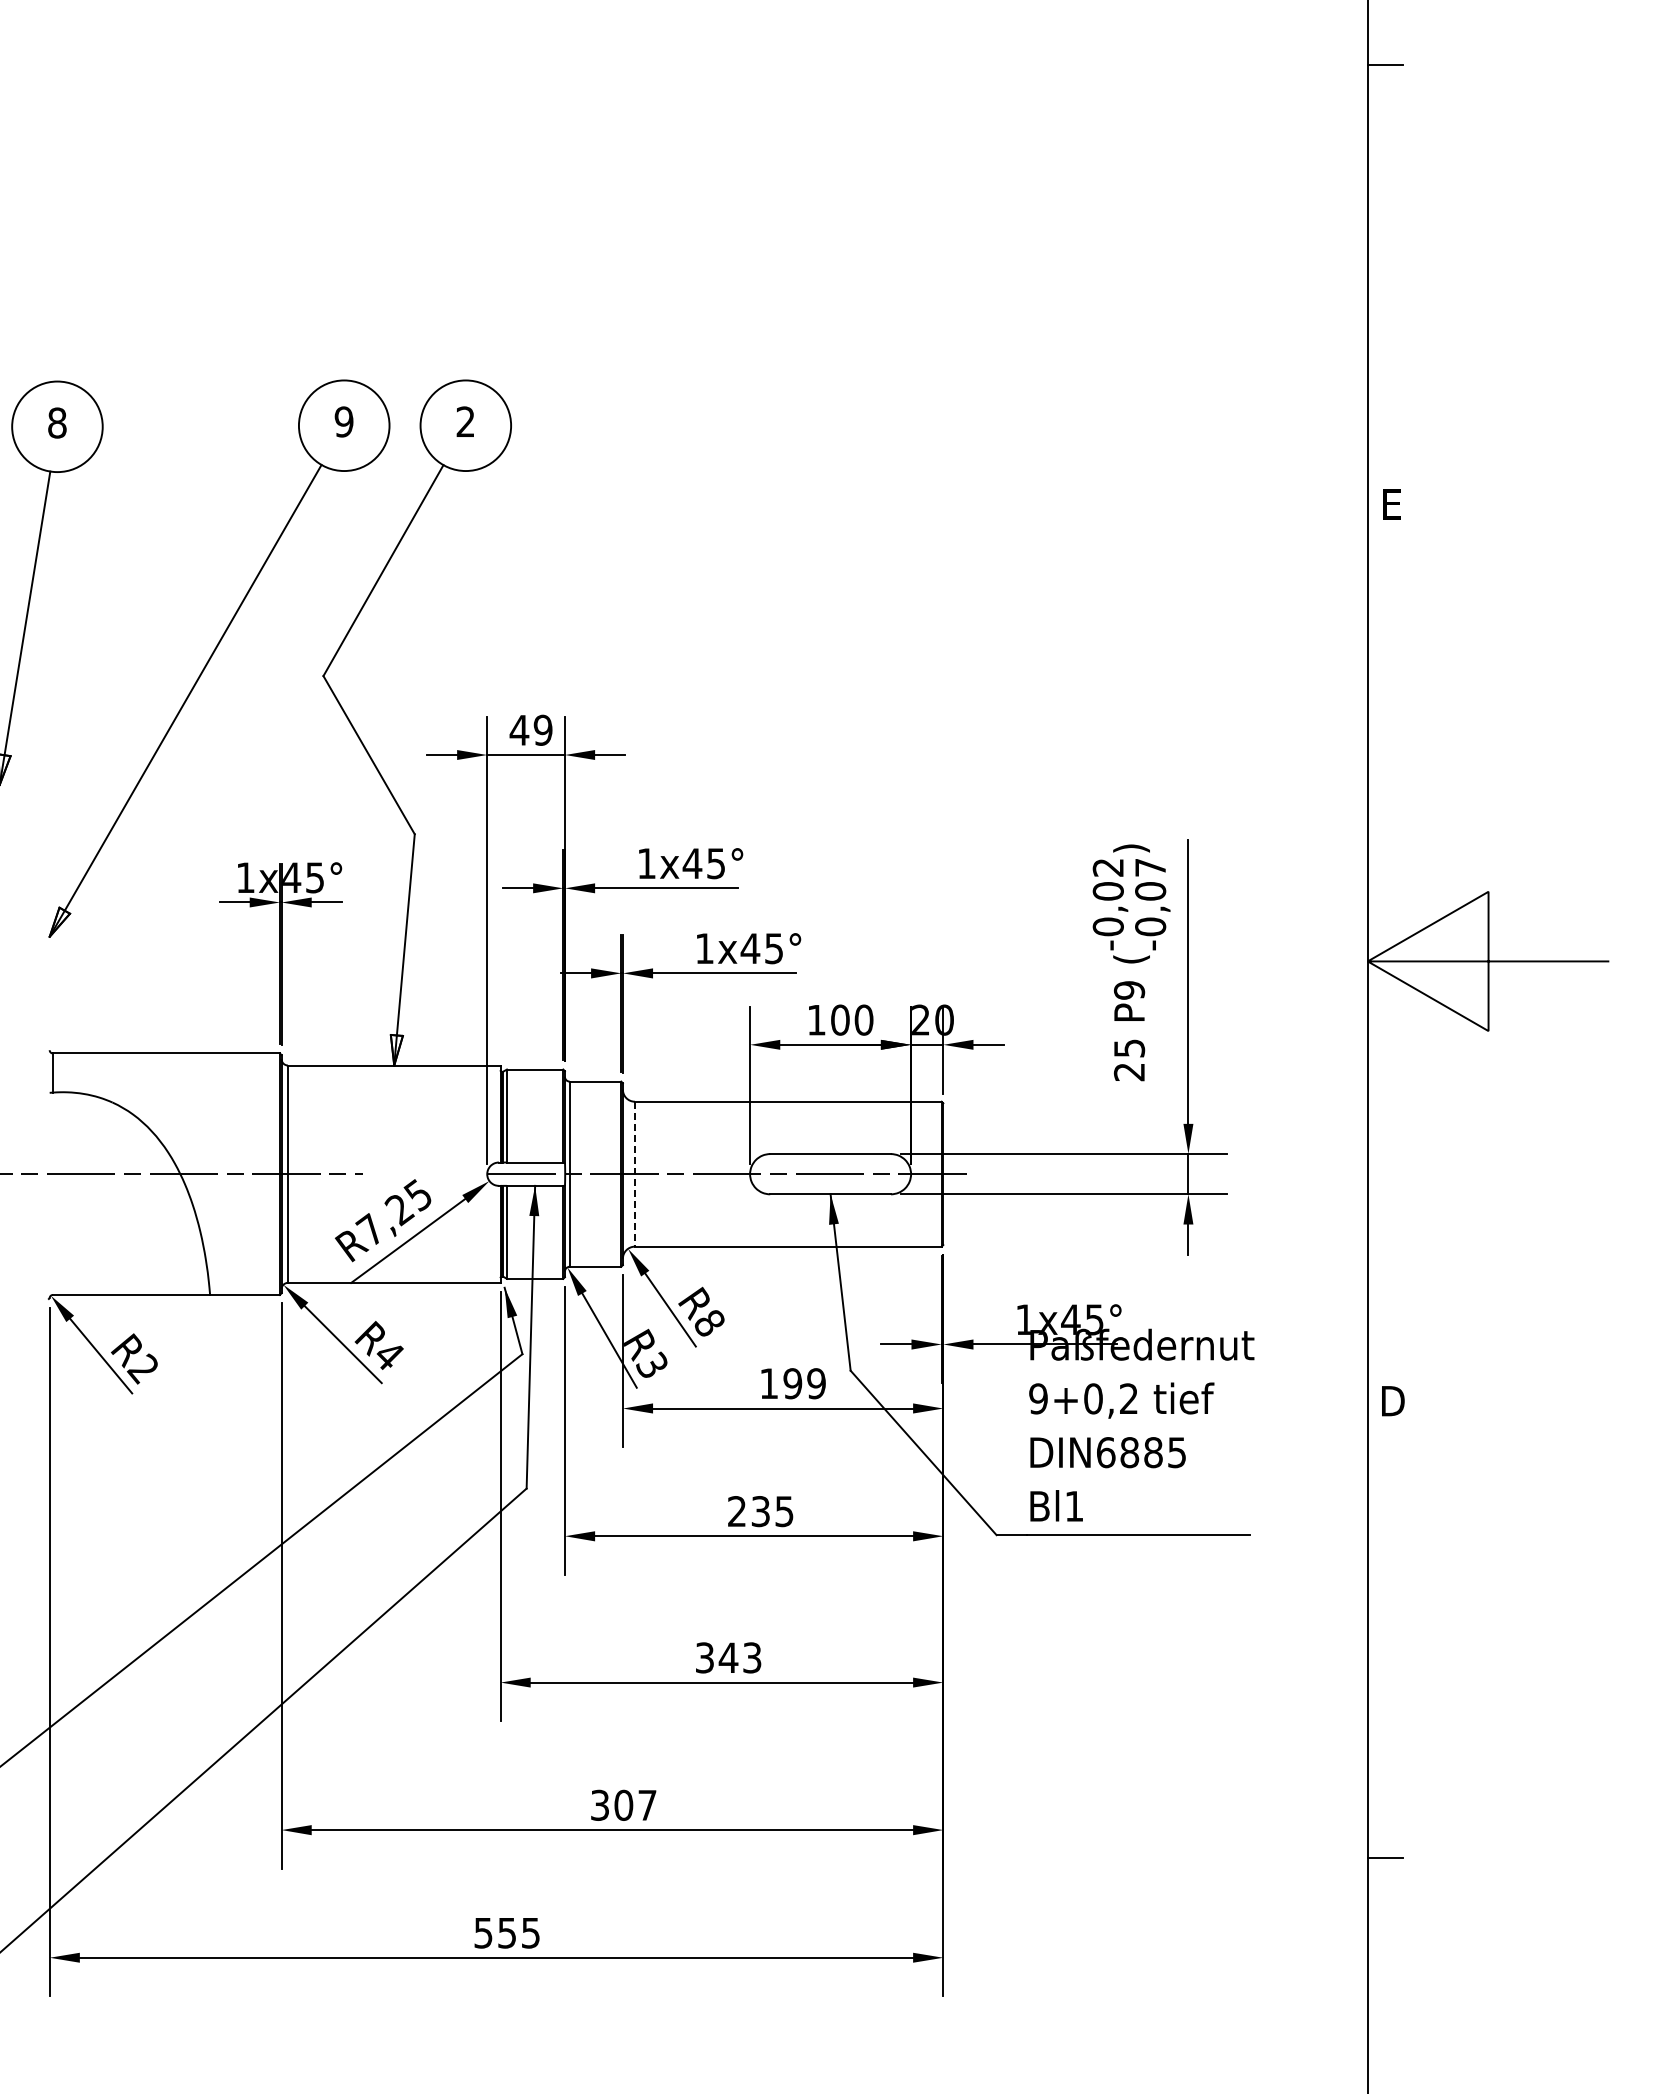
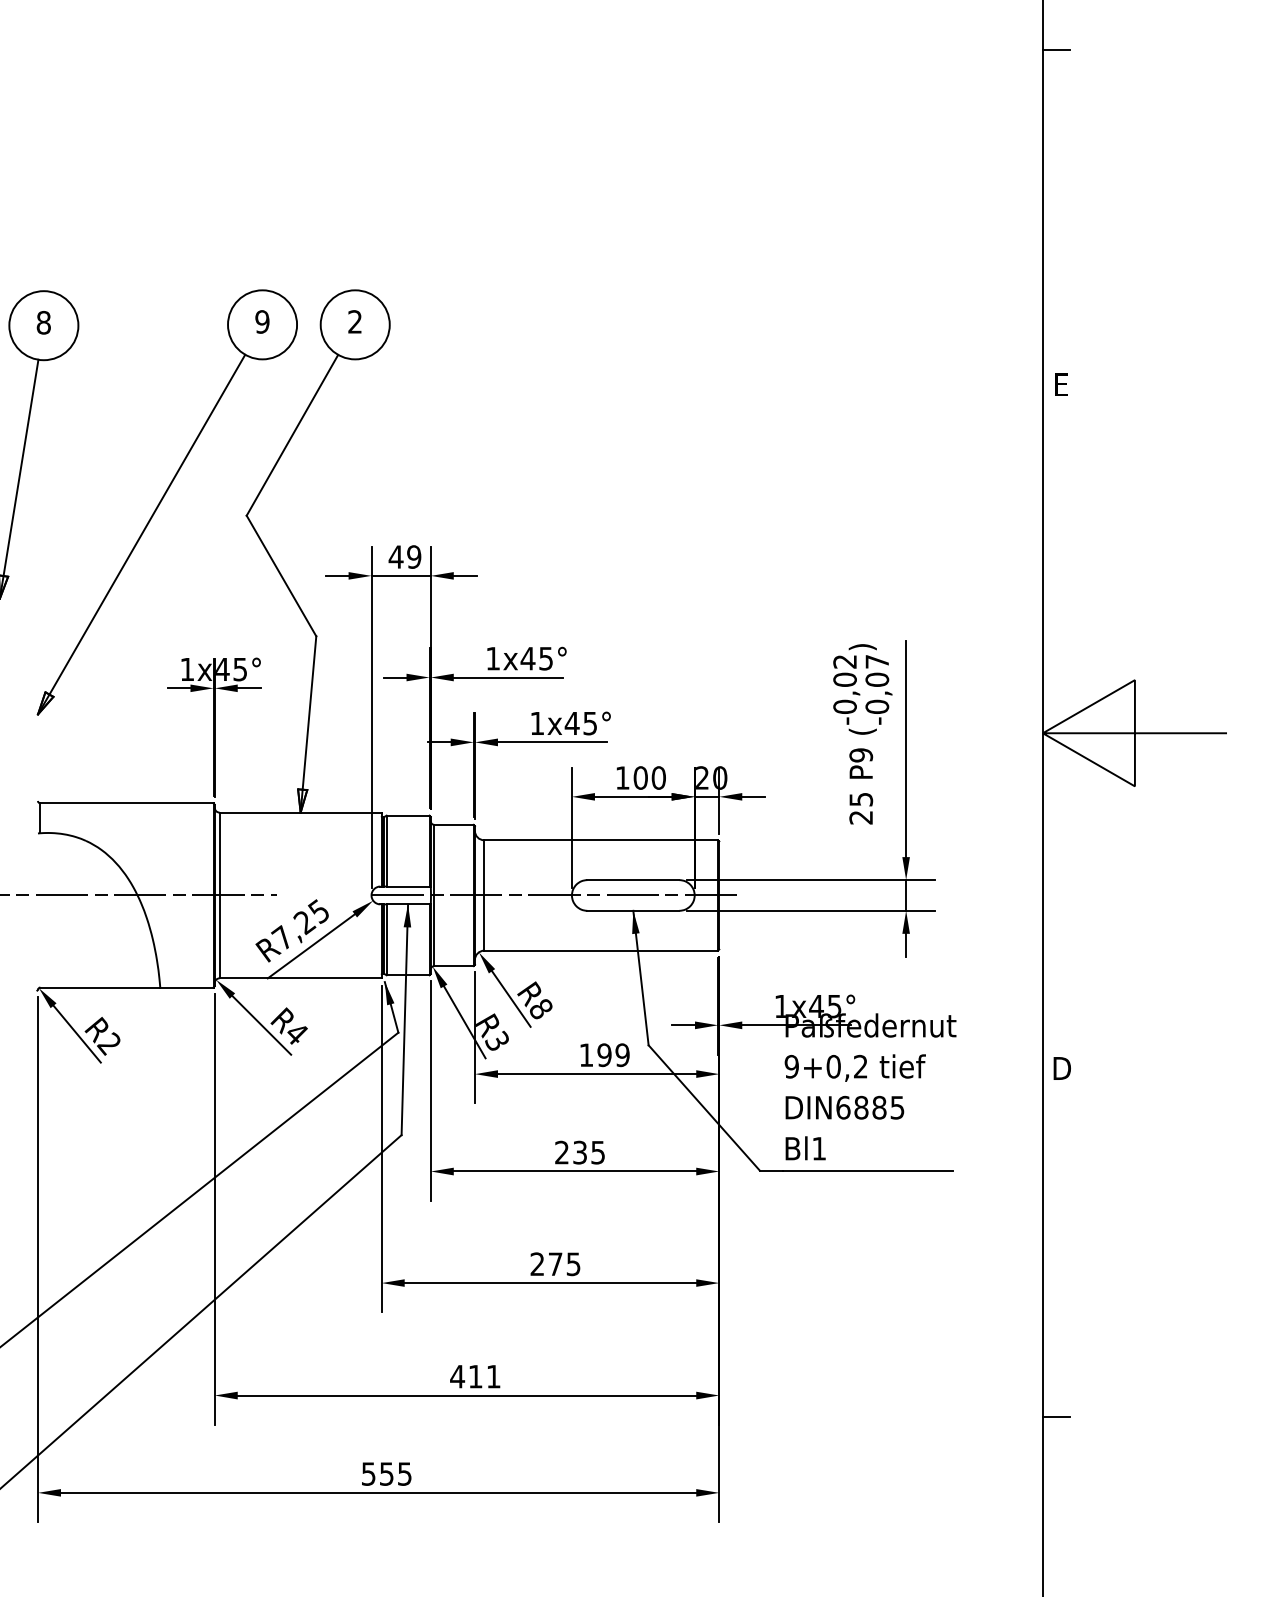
line: (634, 1174) -> (483, 895), dashed -> solid
text: (728, 1657) -> (555, 1263), 343 -> 275
text: (623, 1804) -> (475, 1376), 307 -> 411

